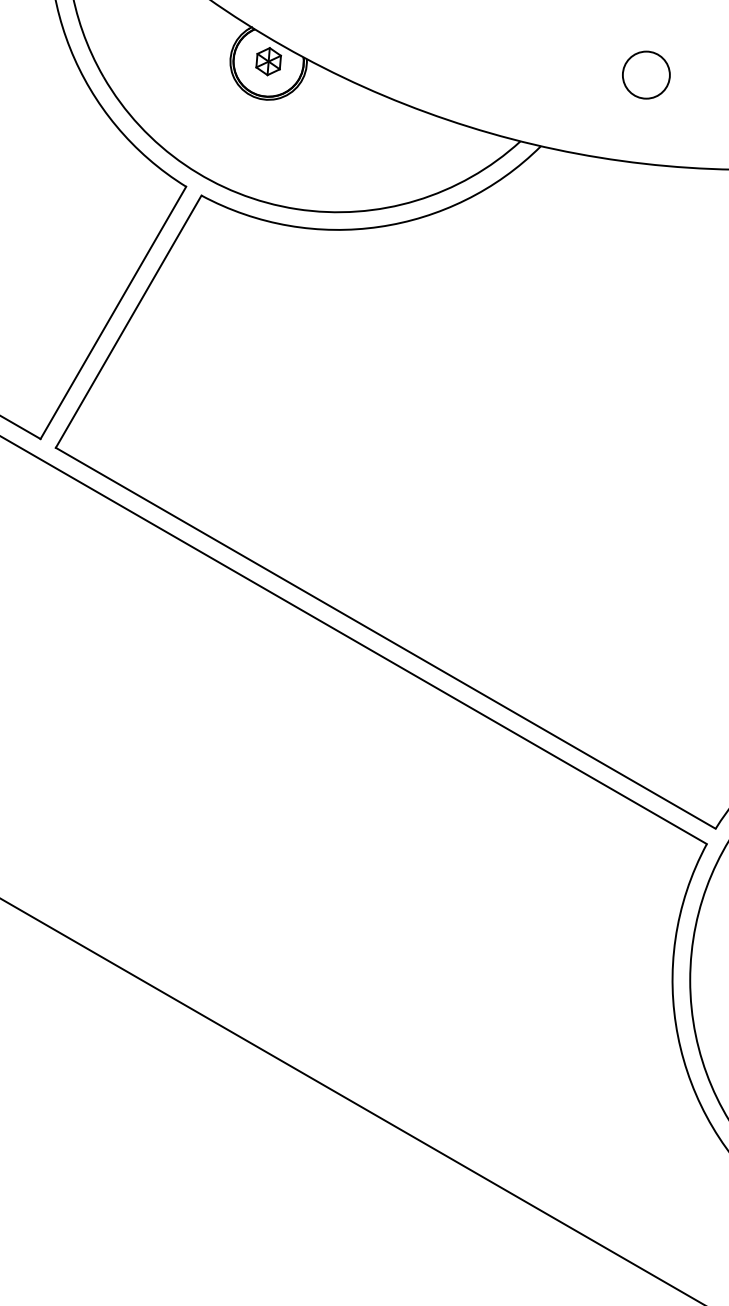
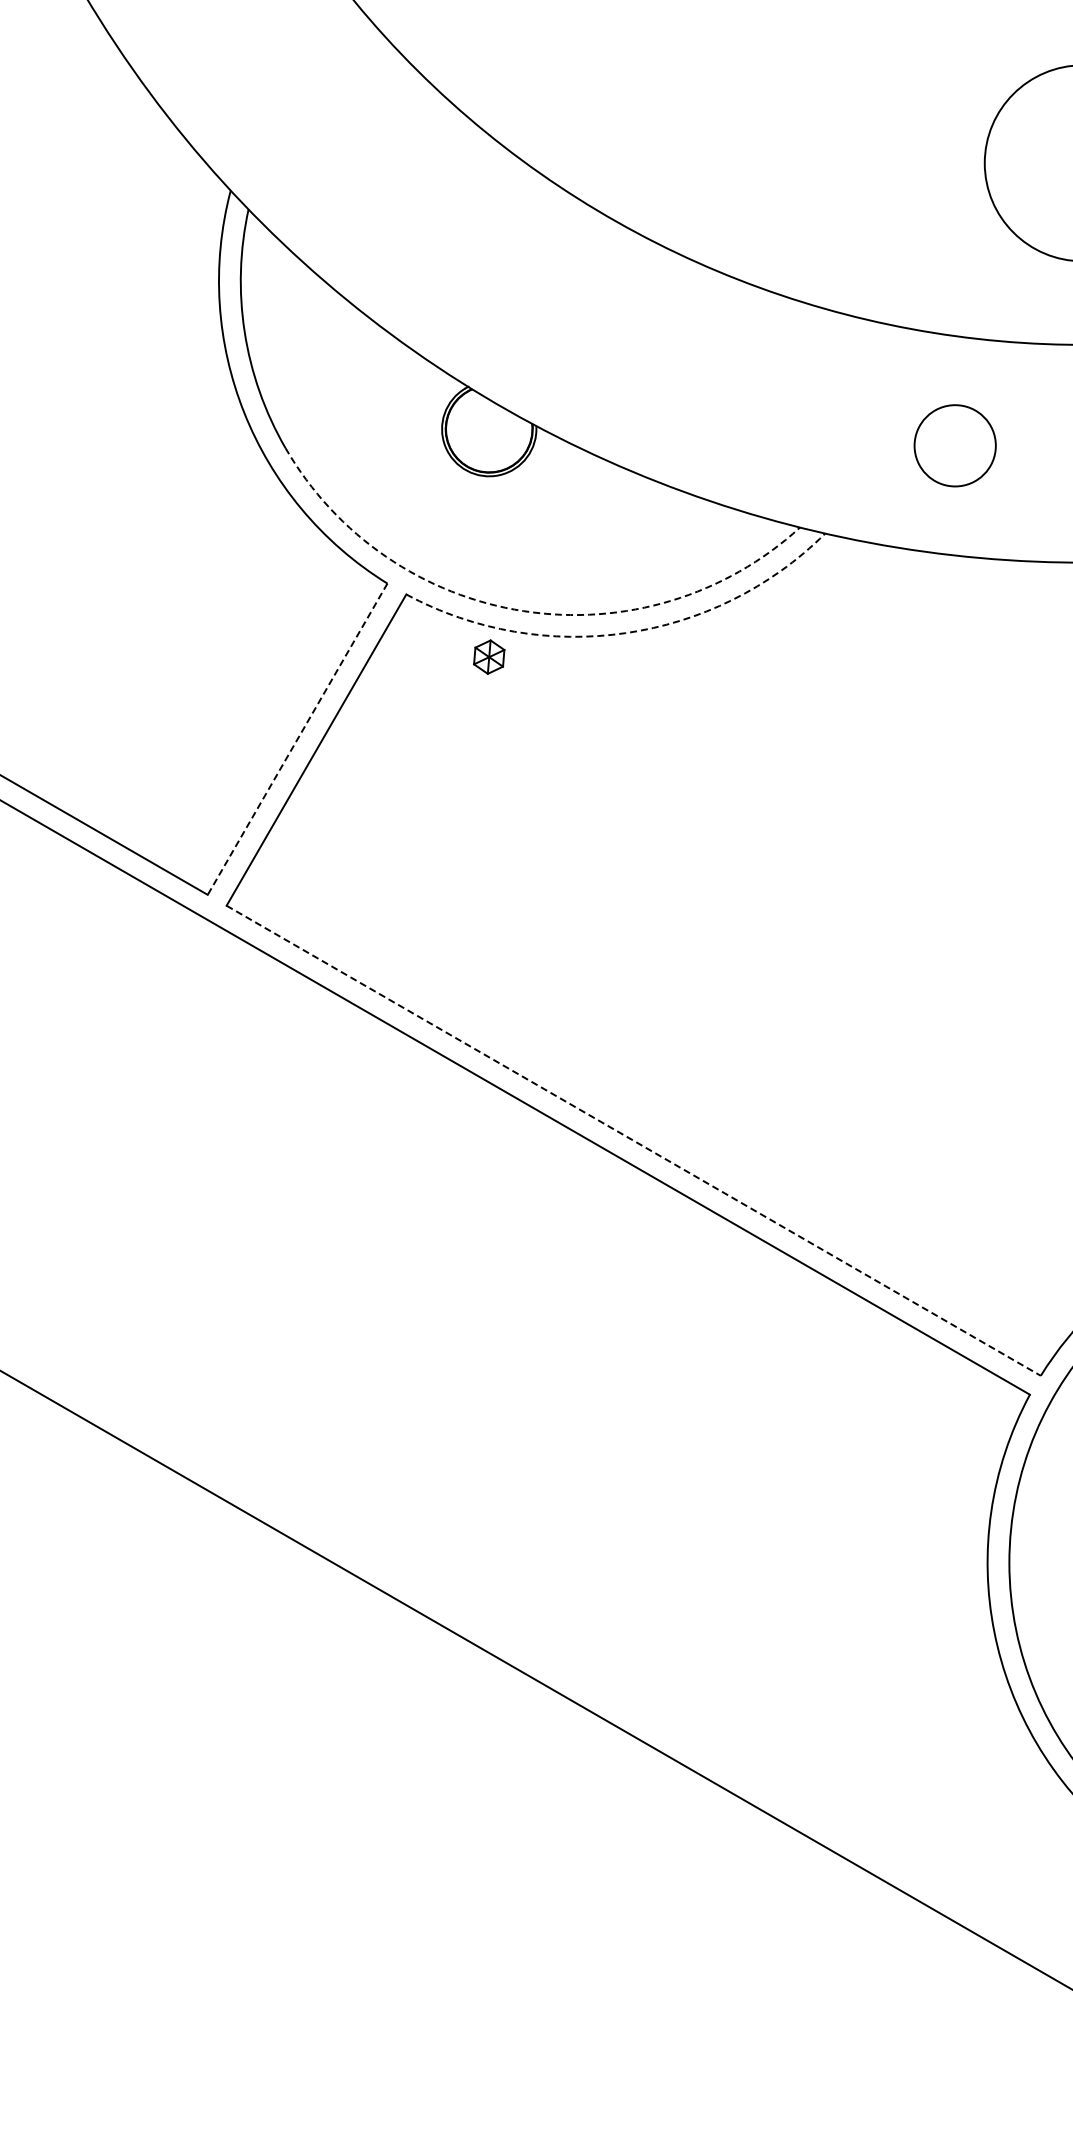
part: (268, 61) -> (489, 656), moved
circle: (646, 74) -> (955, 445), size x1.4
arc: (296, 209) -> (523, 611), solid -> dashed
arc: (379, 227) -> (625, 633), solid -> dashed
line: (113, 313) -> (297, 739), solid -> dashed
line: (386, 638) -> (634, 1141), solid -> dashed

